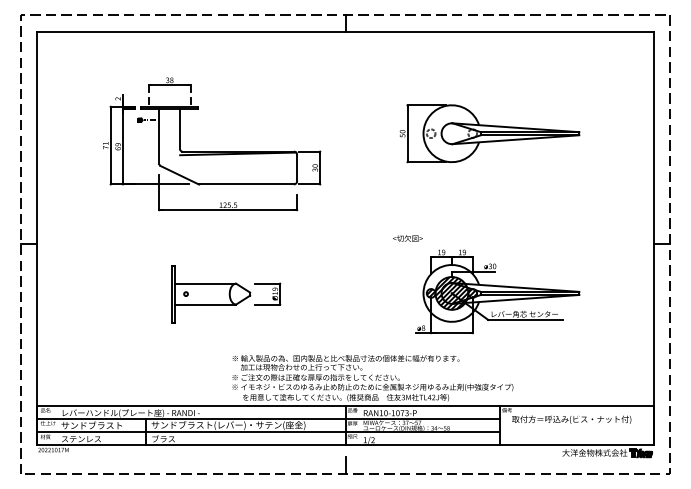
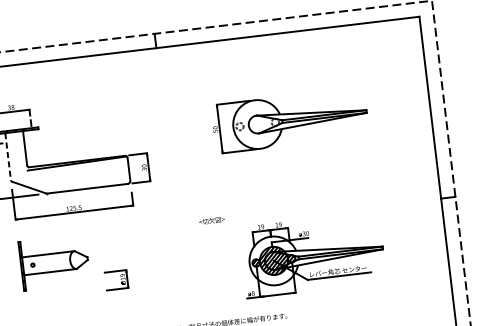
line: (159, 136) -> (8, 156), solid -> dashed
text: (407, 238) -> (211, 220), moved
part: (211, 294) -> (54, 262), moved

